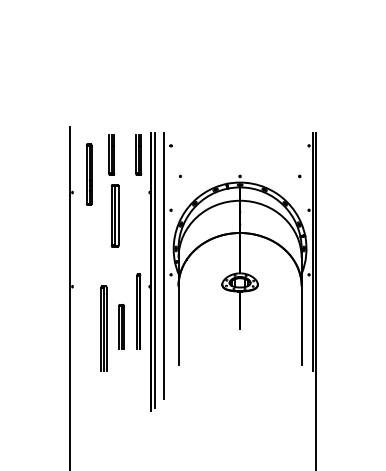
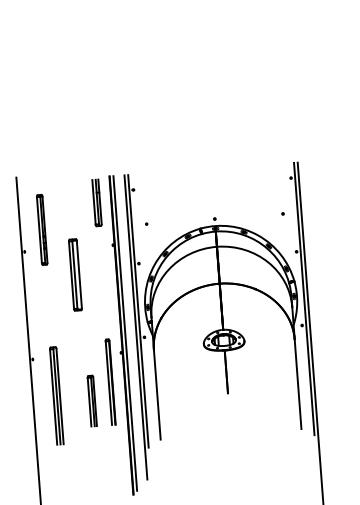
part: (111, 154) -> (66, 205), removed
line: (167, 251) -> (138, 311), added
part: (103, 328) -> (56, 395), moved

